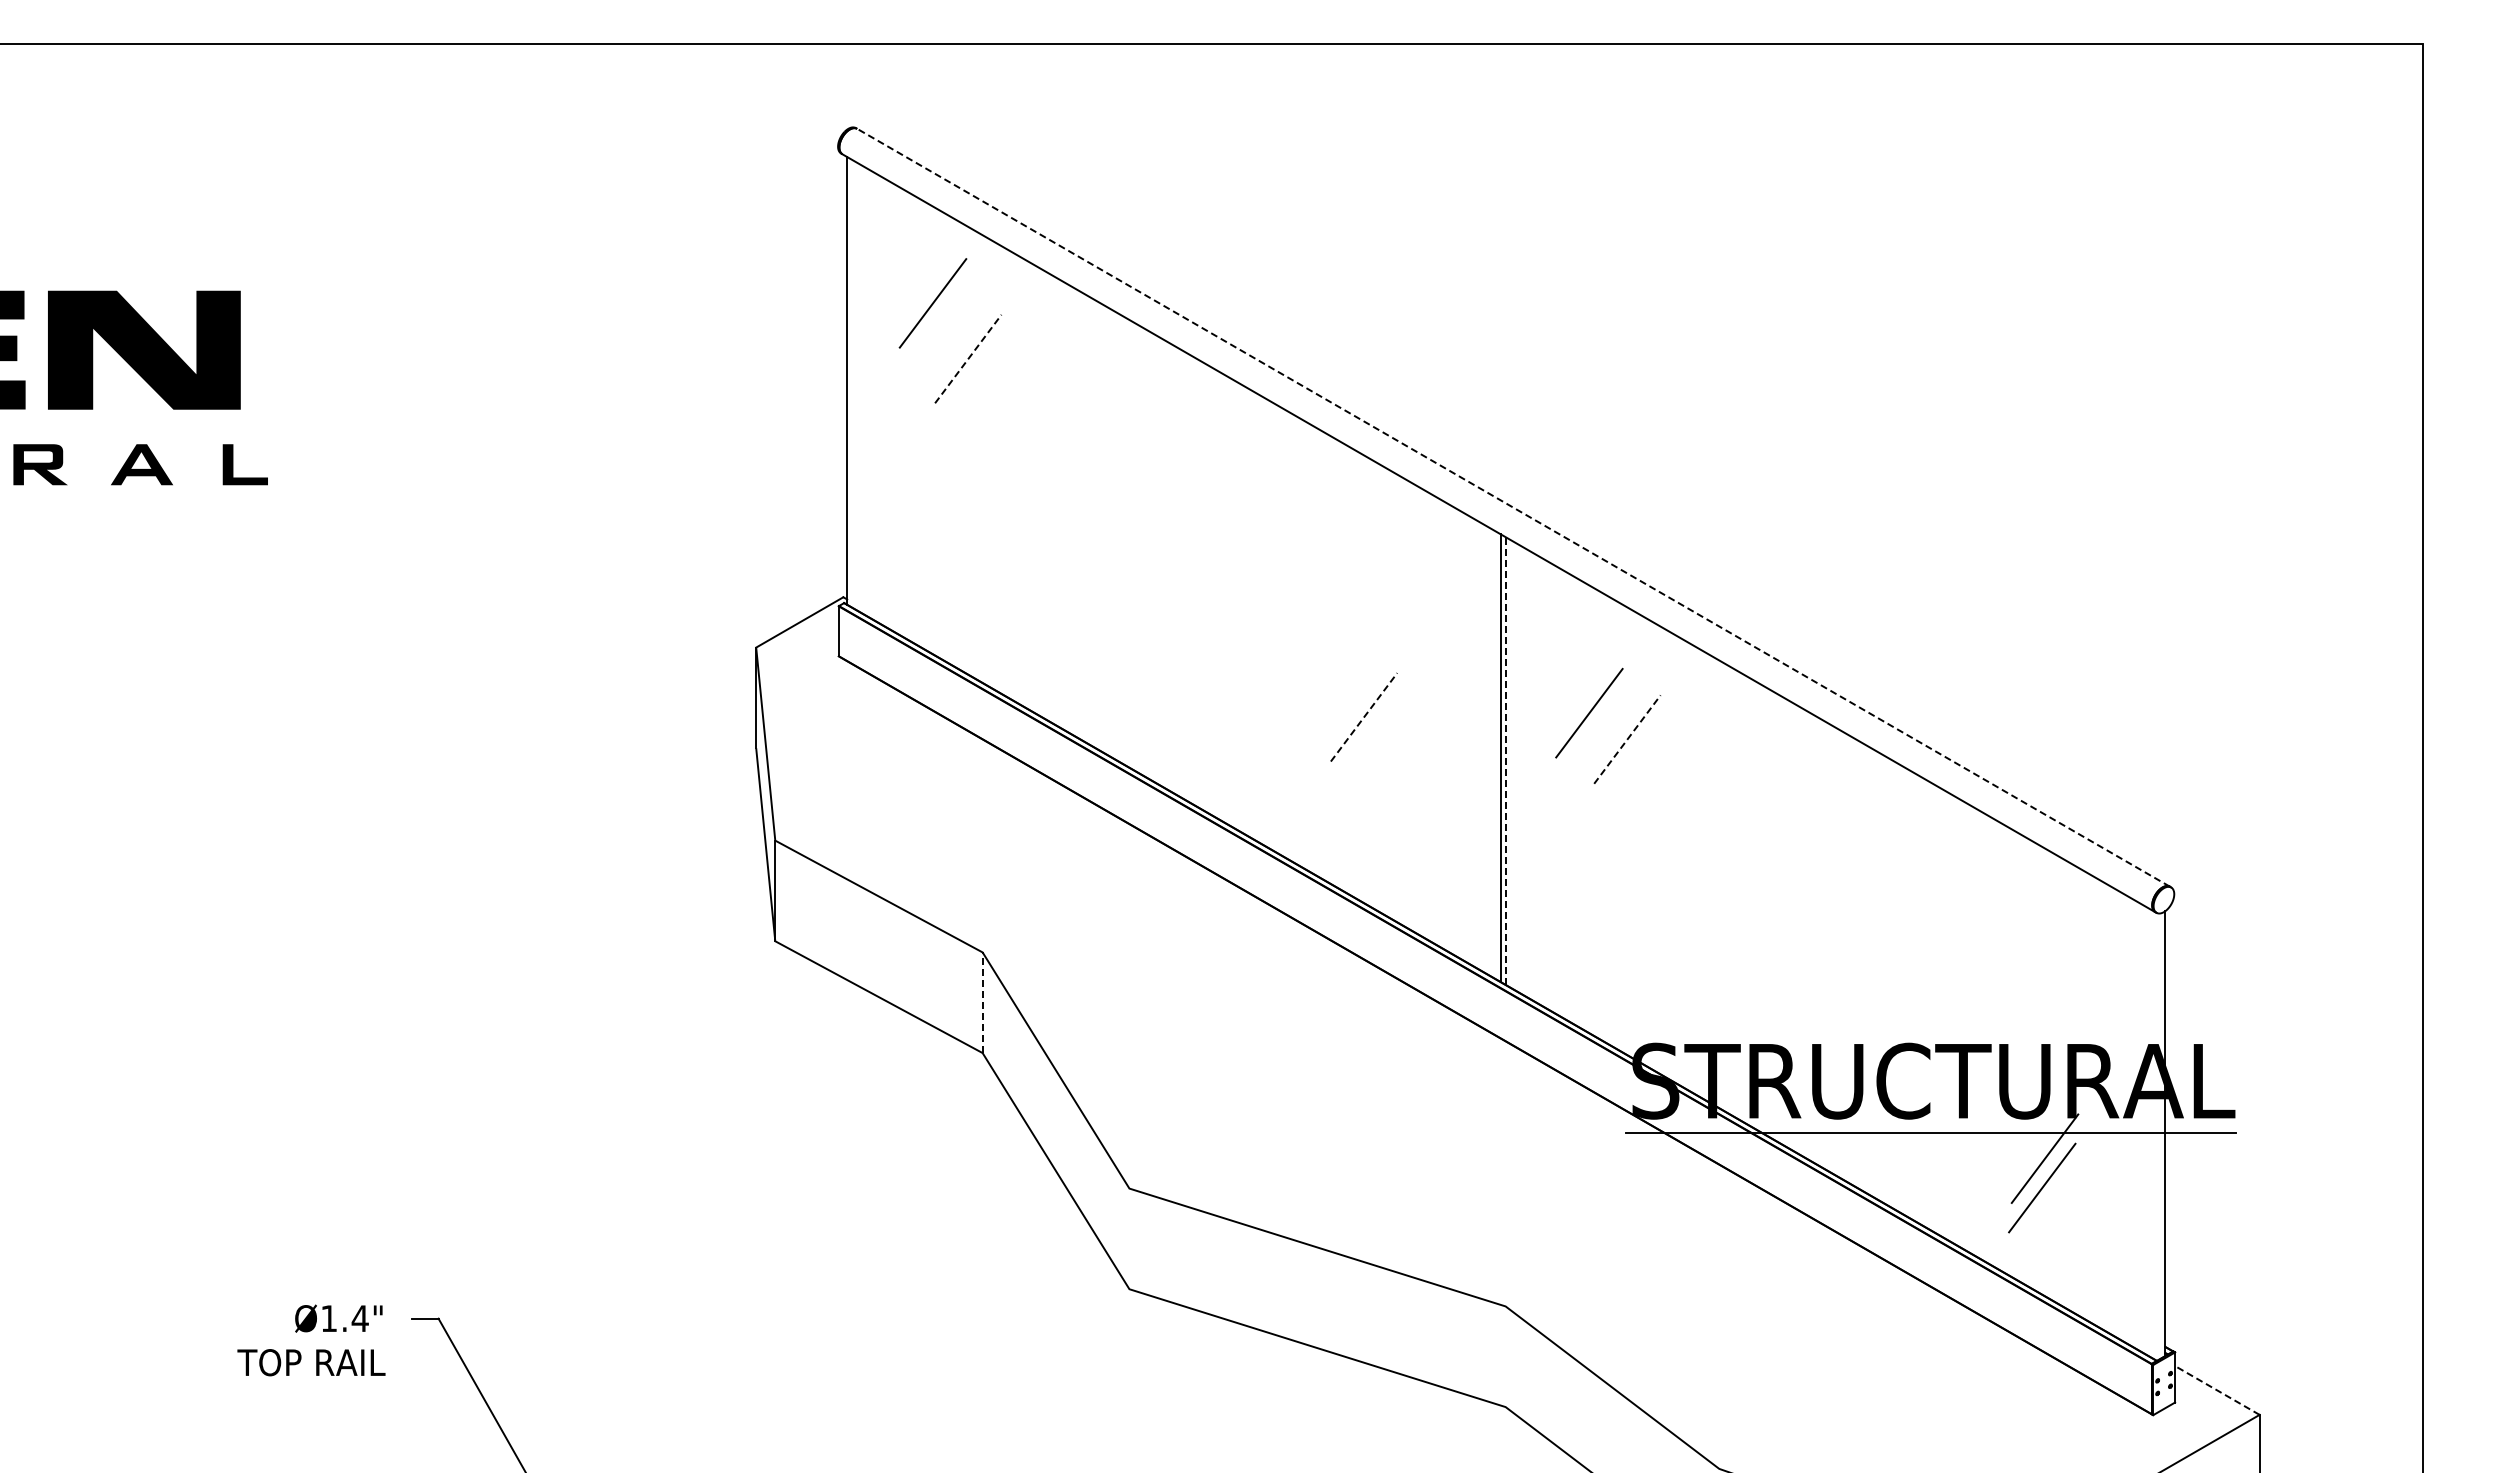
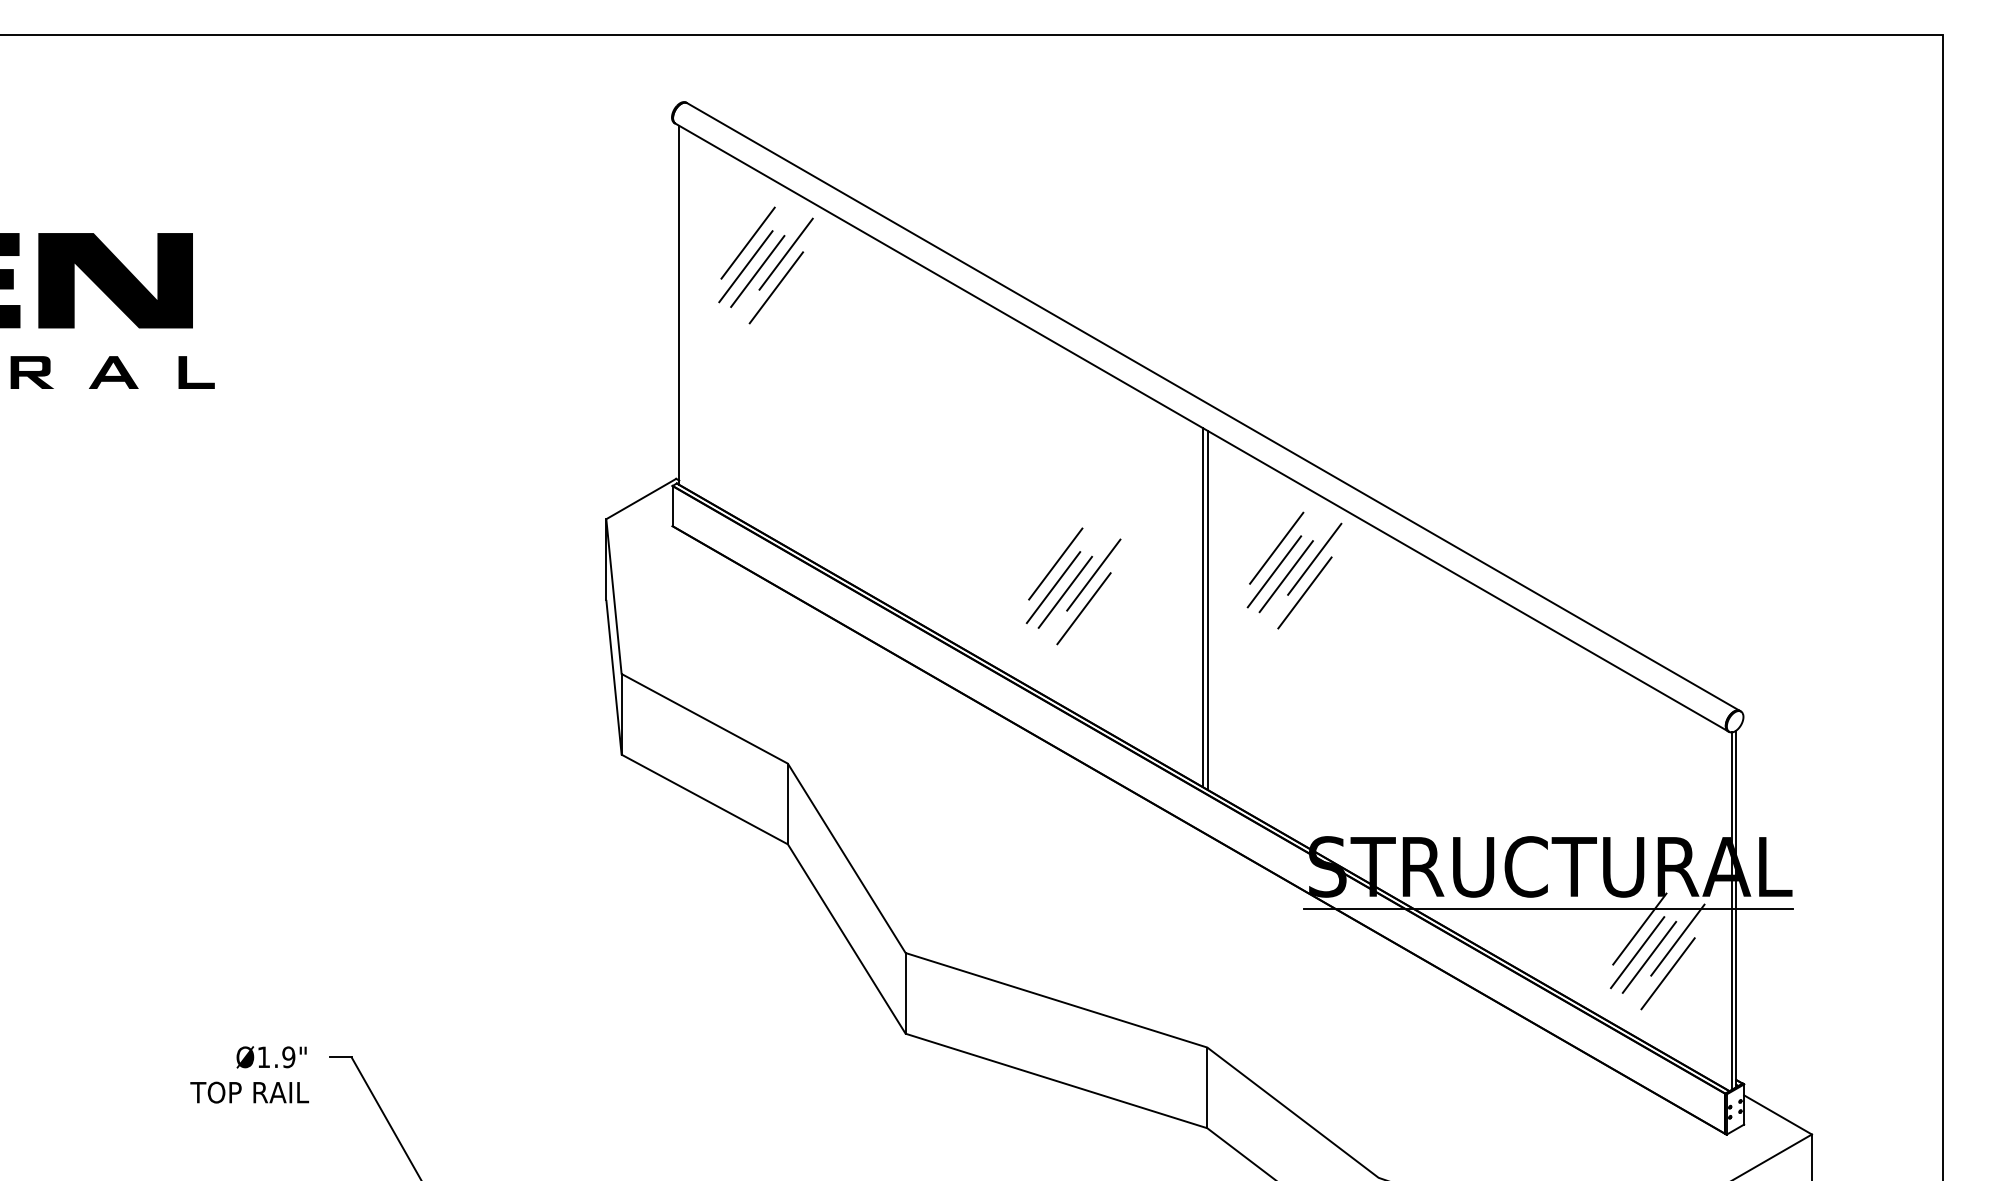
line: (980, 316) -> (786, 253), added
line: (930, 332) -> (746, 266), added
line: (944, 338) -> (757, 271), added
line: (968, 358) -> (776, 287), dashed -> solid
line: (1513, 507) -> (1213, 406), dashed -> solid
line: (1591, 683) -> (1276, 547), added
line: (1639, 697) -> (1314, 559), added
line: (1316, 703) -> (1055, 564), added
line: (1364, 716) -> (1094, 574), dashed -> solid
line: (1603, 718) -> (1285, 576), added
line: (1313, 732) -> (1053, 587), added
line: (1328, 738) -> (1065, 592), added
line: (1627, 739) -> (1305, 592), dashed -> solid
line: (1351, 758) -> (1083, 608), added
line: (1506, 761) -> (1207, 610), dashed -> solid
line: (982, 1002) -> (787, 803), dashed -> solid
line: (2159, 1136) -> (1731, 911), added
line: (2092, 1172) -> (1677, 940), added
line: (2056, 1193) -> (1649, 956), added
line: (2080, 1214) -> (1668, 973), added
line: (1129, 1238) -> (905, 993), added
text: (359, 1318) -> (288, 1057), Ø1.4" -> Ø1.9"
line: (1505, 1356) -> (1207, 1087), added
line: (2217, 1390) -> (1778, 1114), dashed -> solid

